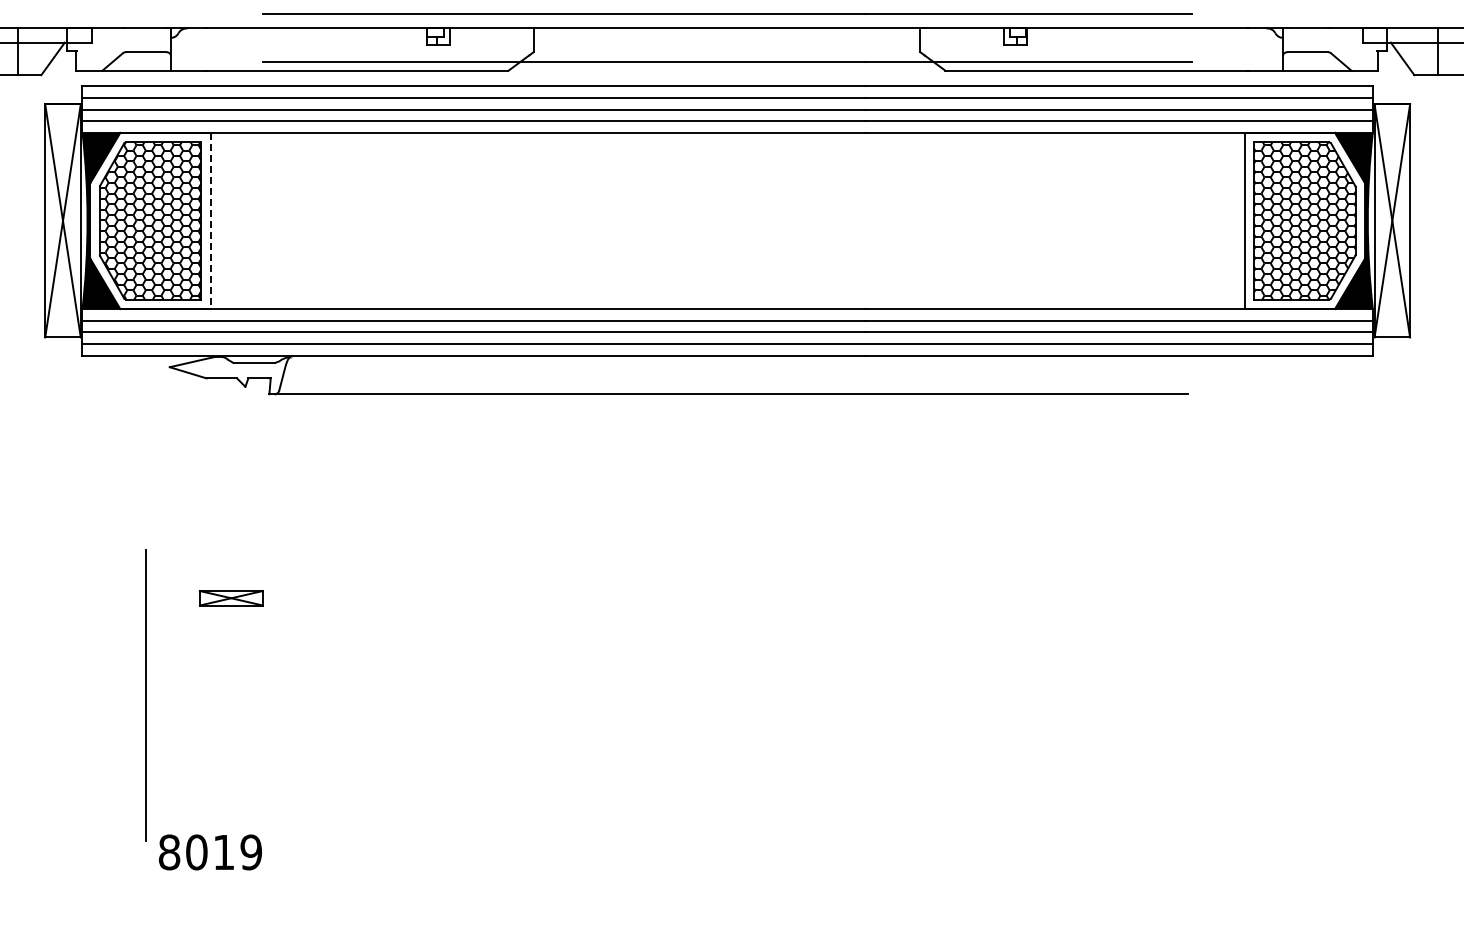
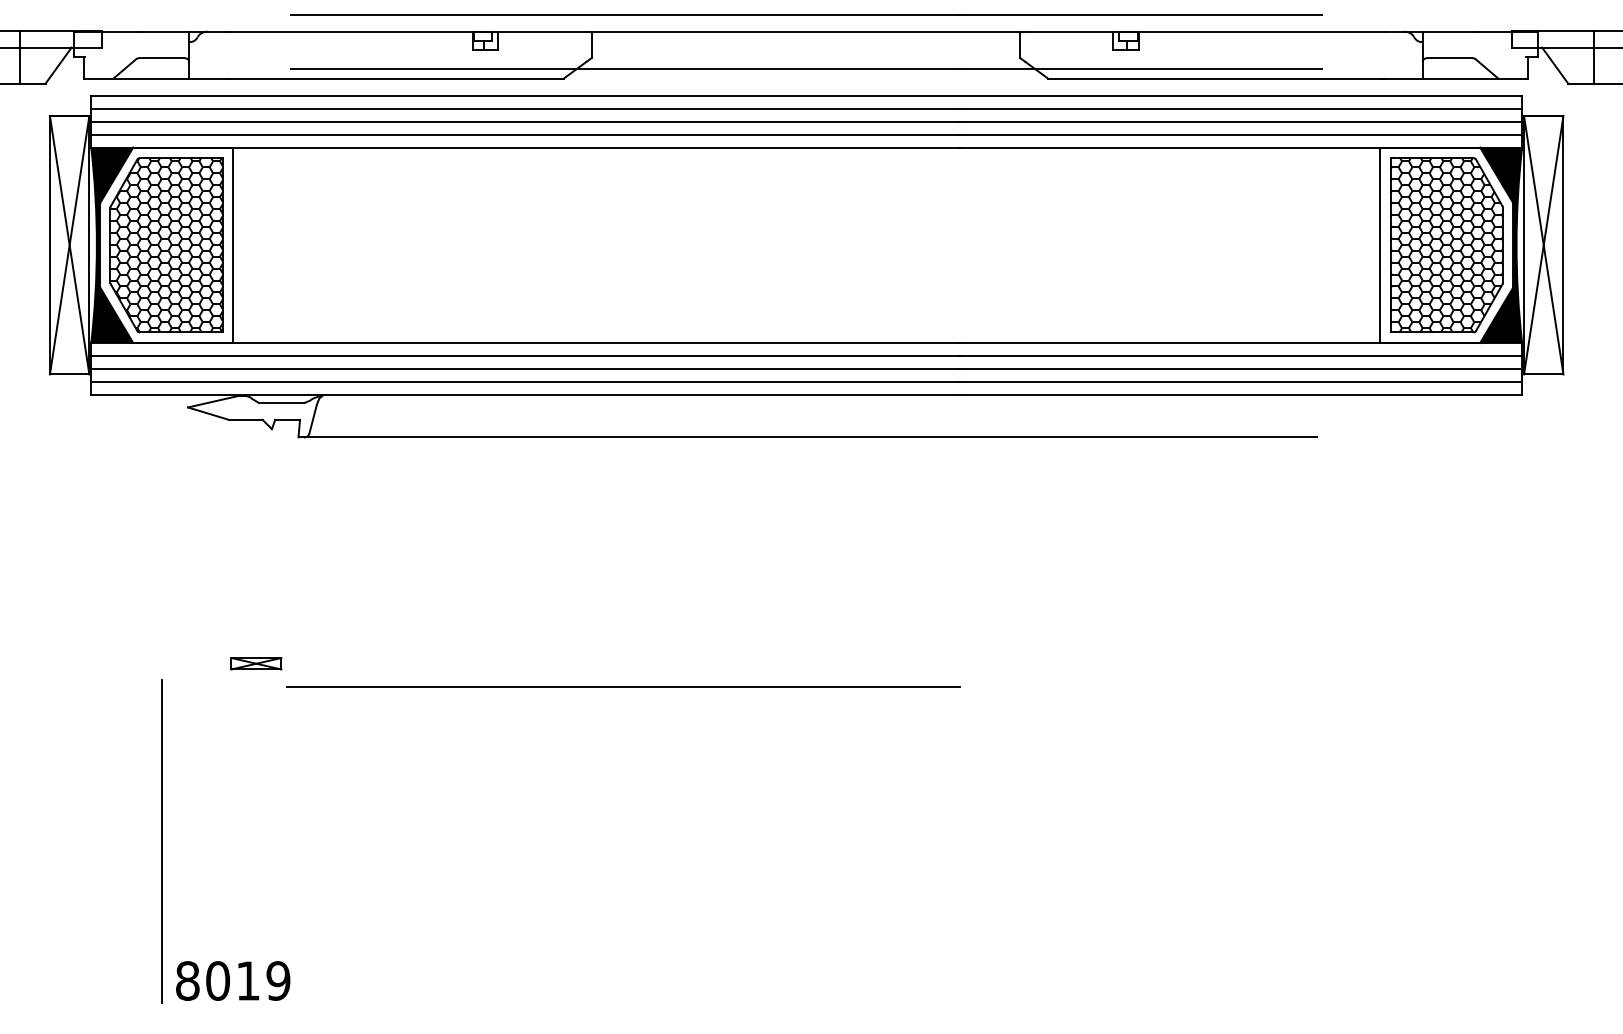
line: (210, 221) -> (233, 245), dashed -> solid
part: (231, 598) -> (256, 663), size x0.71
line: (562, 619) -> (623, 687), added
line: (145, 695) -> (161, 841), moved
text: (210, 852) -> (233, 981), moved

